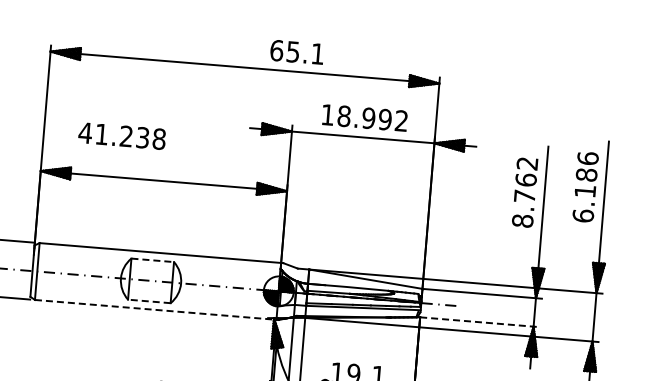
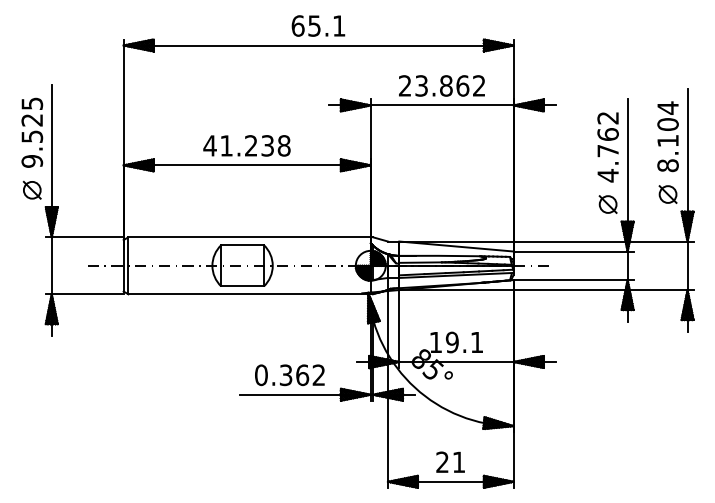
text: (297, 51) -> (318, 25), moved
text: (357, 116) -> (434, 85), 18.992 -> 23.862
text: (121, 135) -> (246, 145), moved
text: (585, 186) -> (667, 136), 6.186 -> 8.104
text: (522, 220) -> (607, 175), 8.762 -> 4.762
part: (580, 244) -> (667, 194), added
part: (519, 249) -> (607, 204), added
line: (153, 260) -> (243, 245), dashed -> solid
line: (149, 301) -> (242, 286), dashed -> solid
line: (156, 310) -> (250, 294), dashed -> solid
line: (479, 322) -> (573, 280), dashed -> solid

